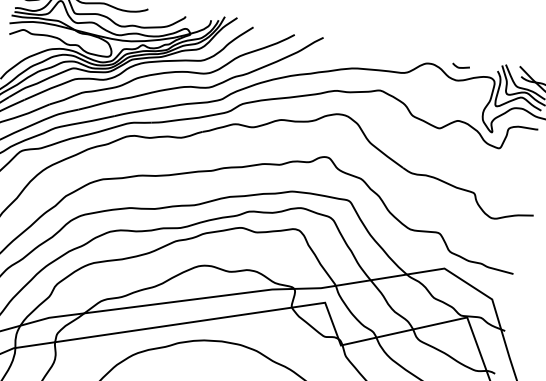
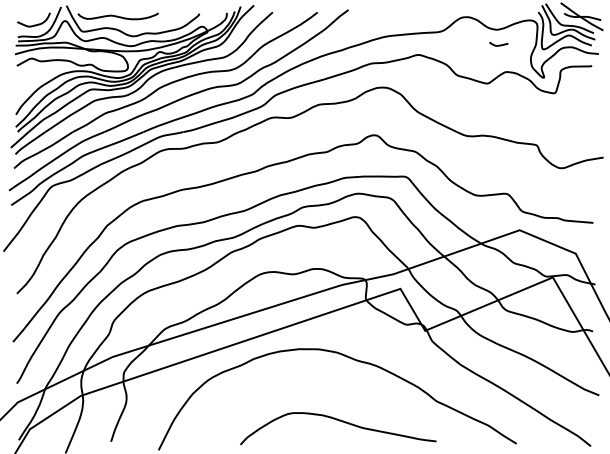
curve: (460, 66) -> (498, 44), moved

